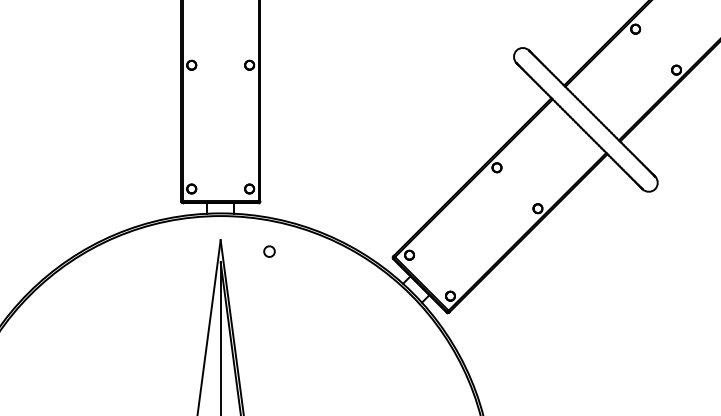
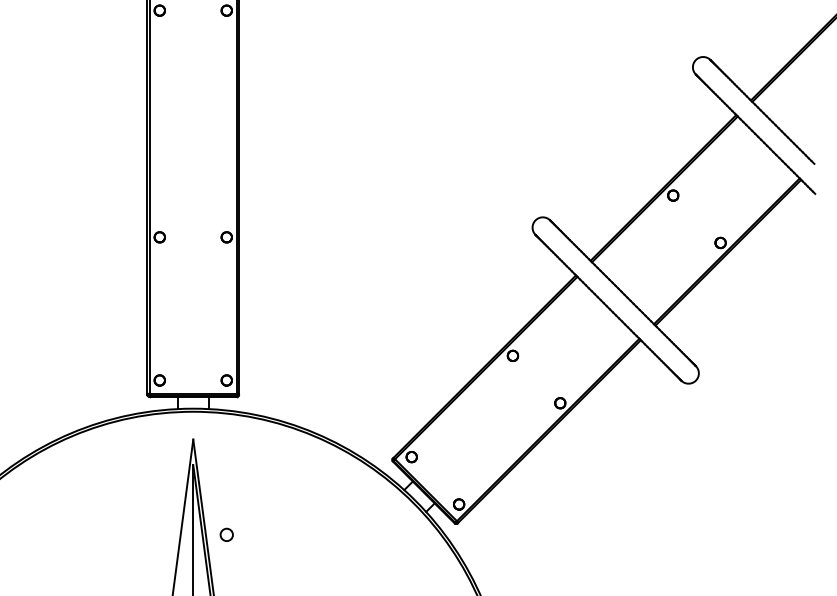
circle: (269, 251) -> (226, 534), moved

